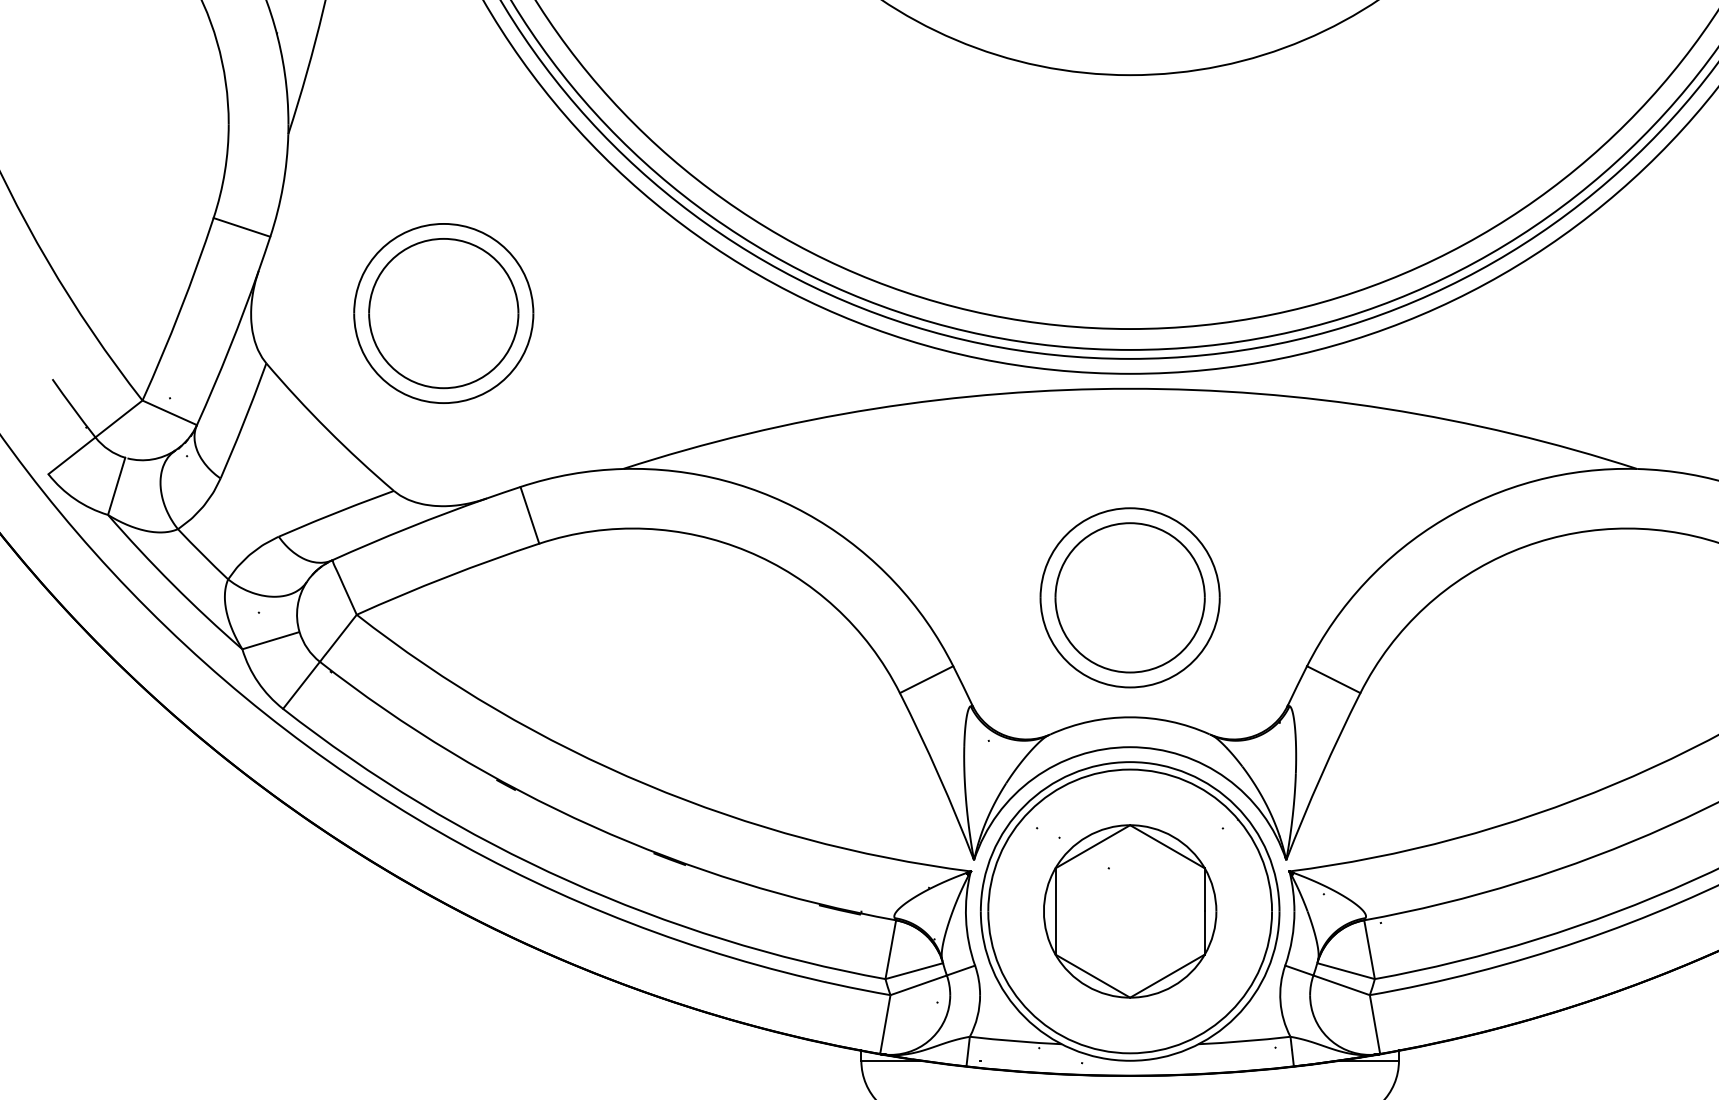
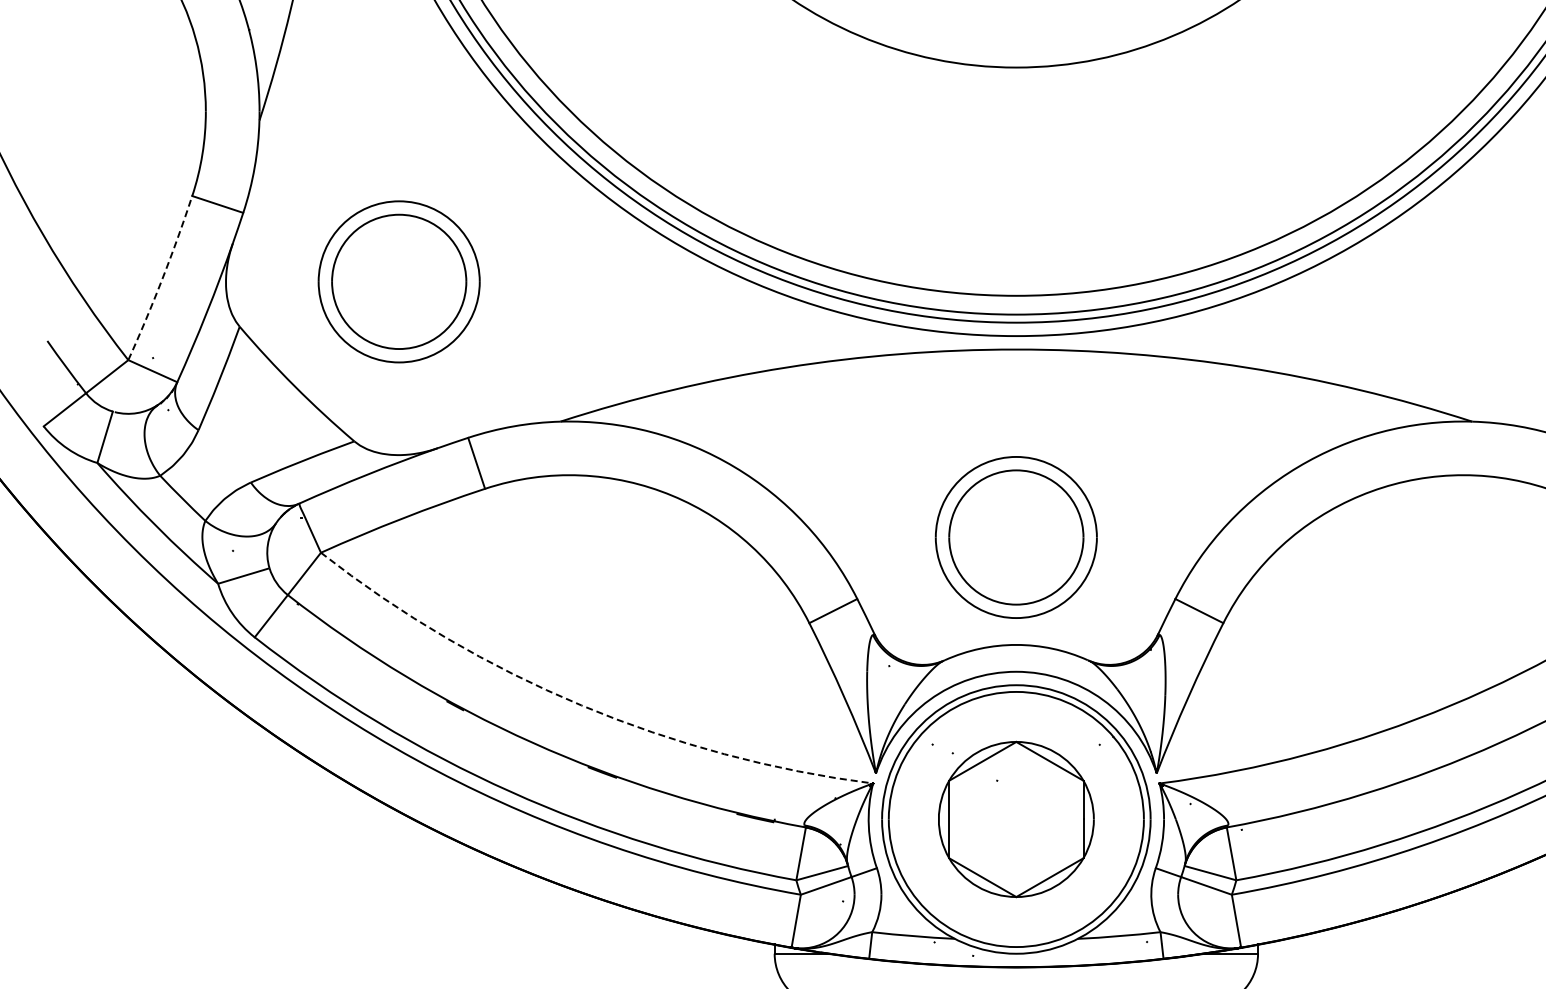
arc: (180, 309) -> (162, 278), solid -> dashed
arc: (646, 784) -> (581, 705), solid -> dashed

